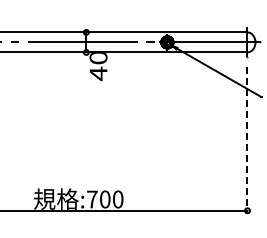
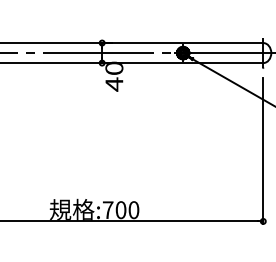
line: (247, 140) -> (263, 151), dashed -> solid

